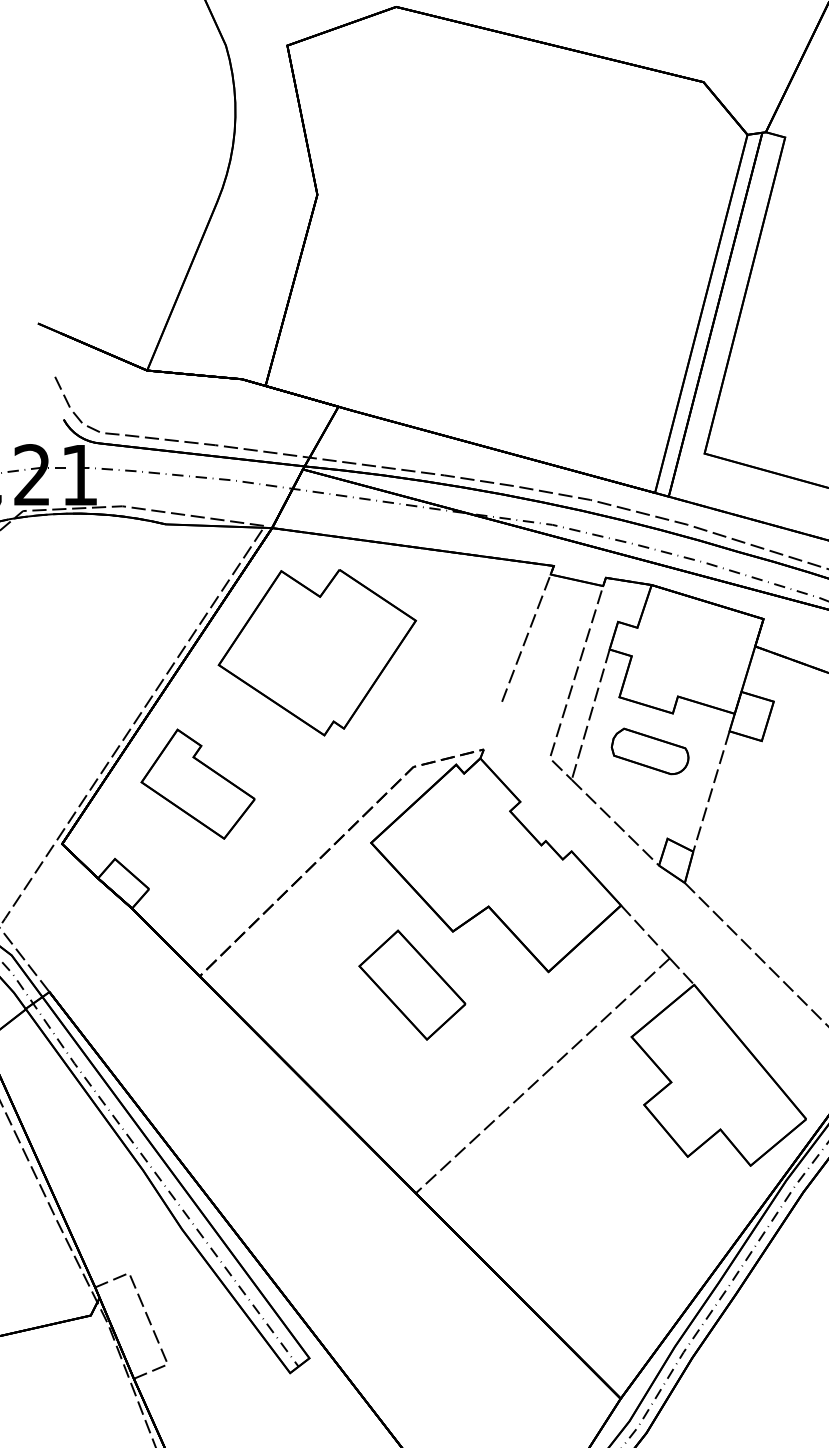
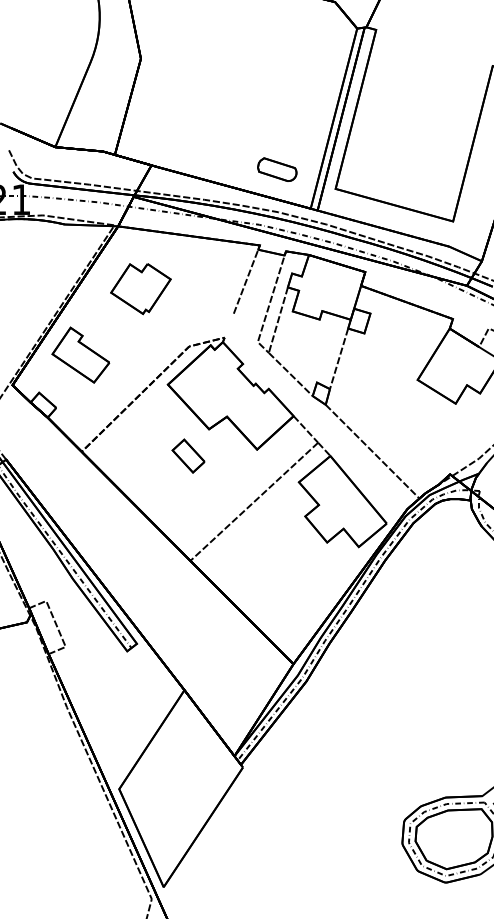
part: (316, 651) -> (140, 288), size x0.6
part: (650, 751) -> (277, 169), moved
part: (411, 983) -> (188, 455), size x0.6

